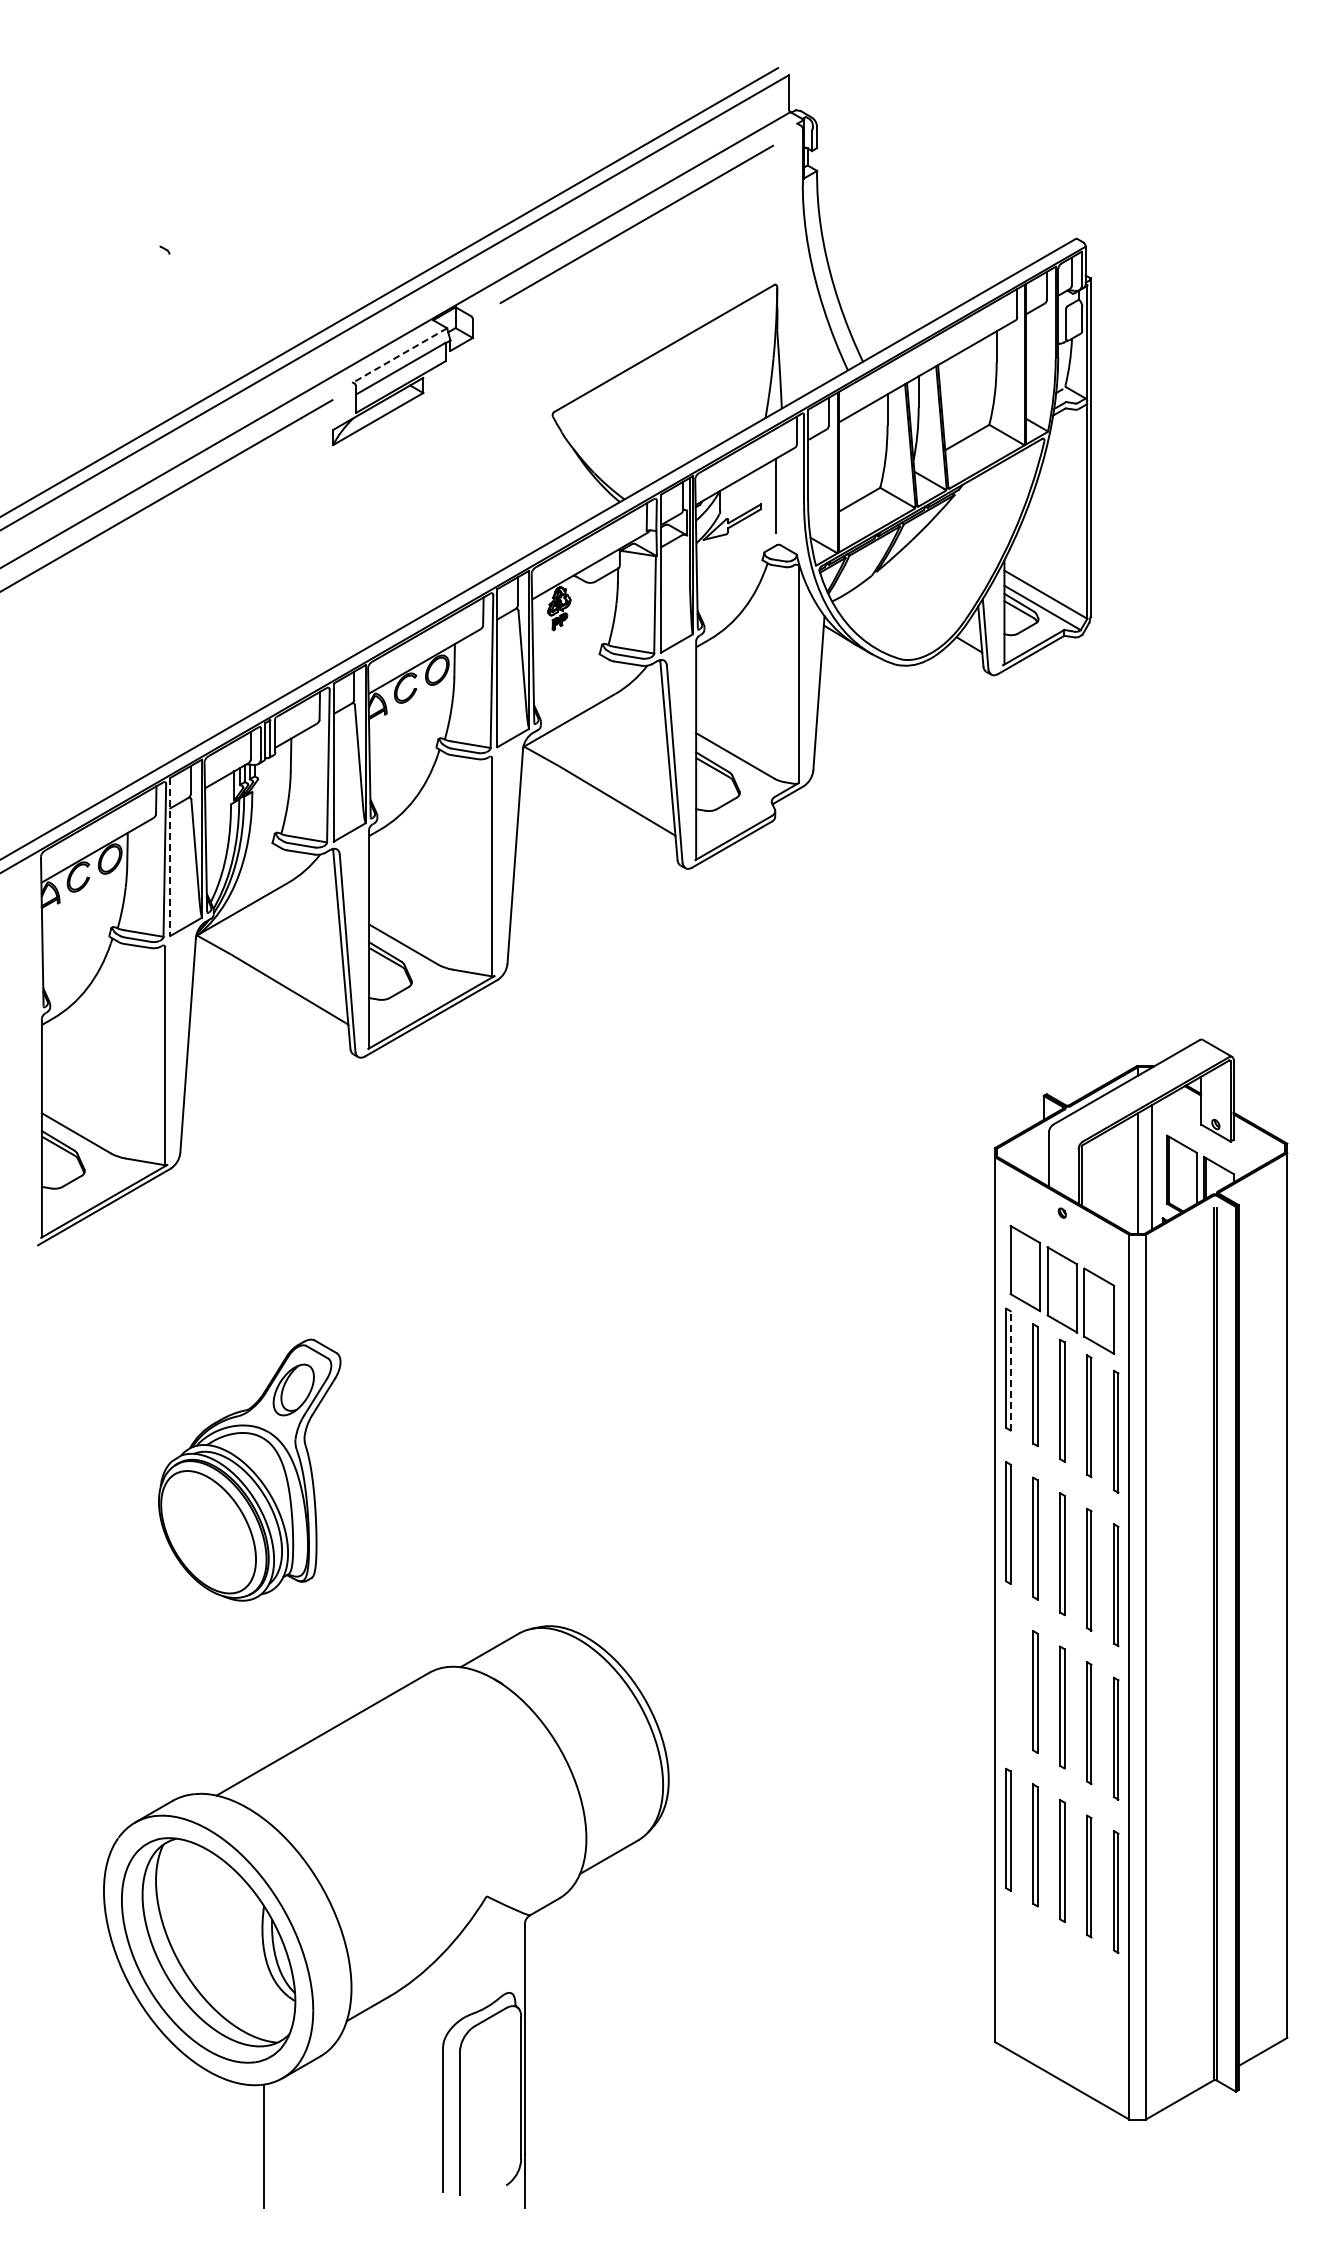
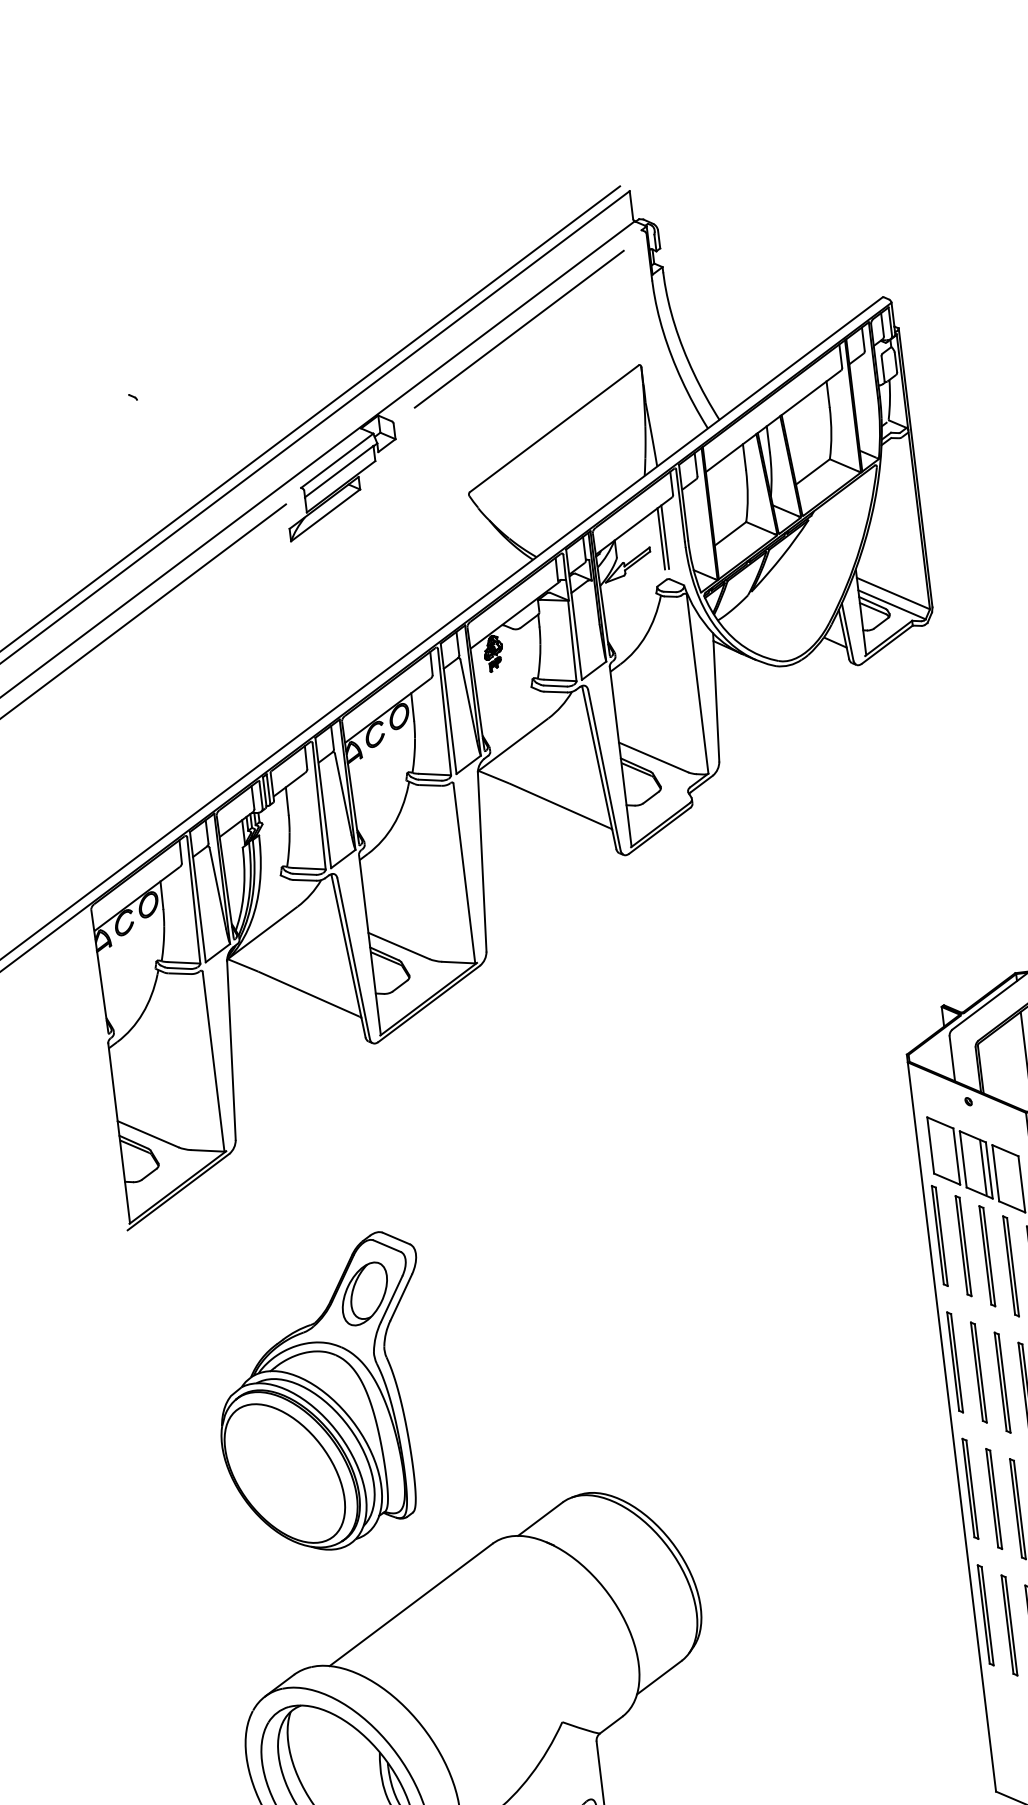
line: (399, 355) -> (336, 460), dashed -> solid
line: (781, 493) -> (665, 536), added
line: (170, 857) -> (198, 897), dashed -> solid
line: (1070, 1293) -> (983, 1167), added
line: (1010, 1370) -> (941, 1236), dashed -> solid
part: (249, 1469) -> (324, 1394), size x1.43
part: (1008, 1676) -> (970, 1488), added

